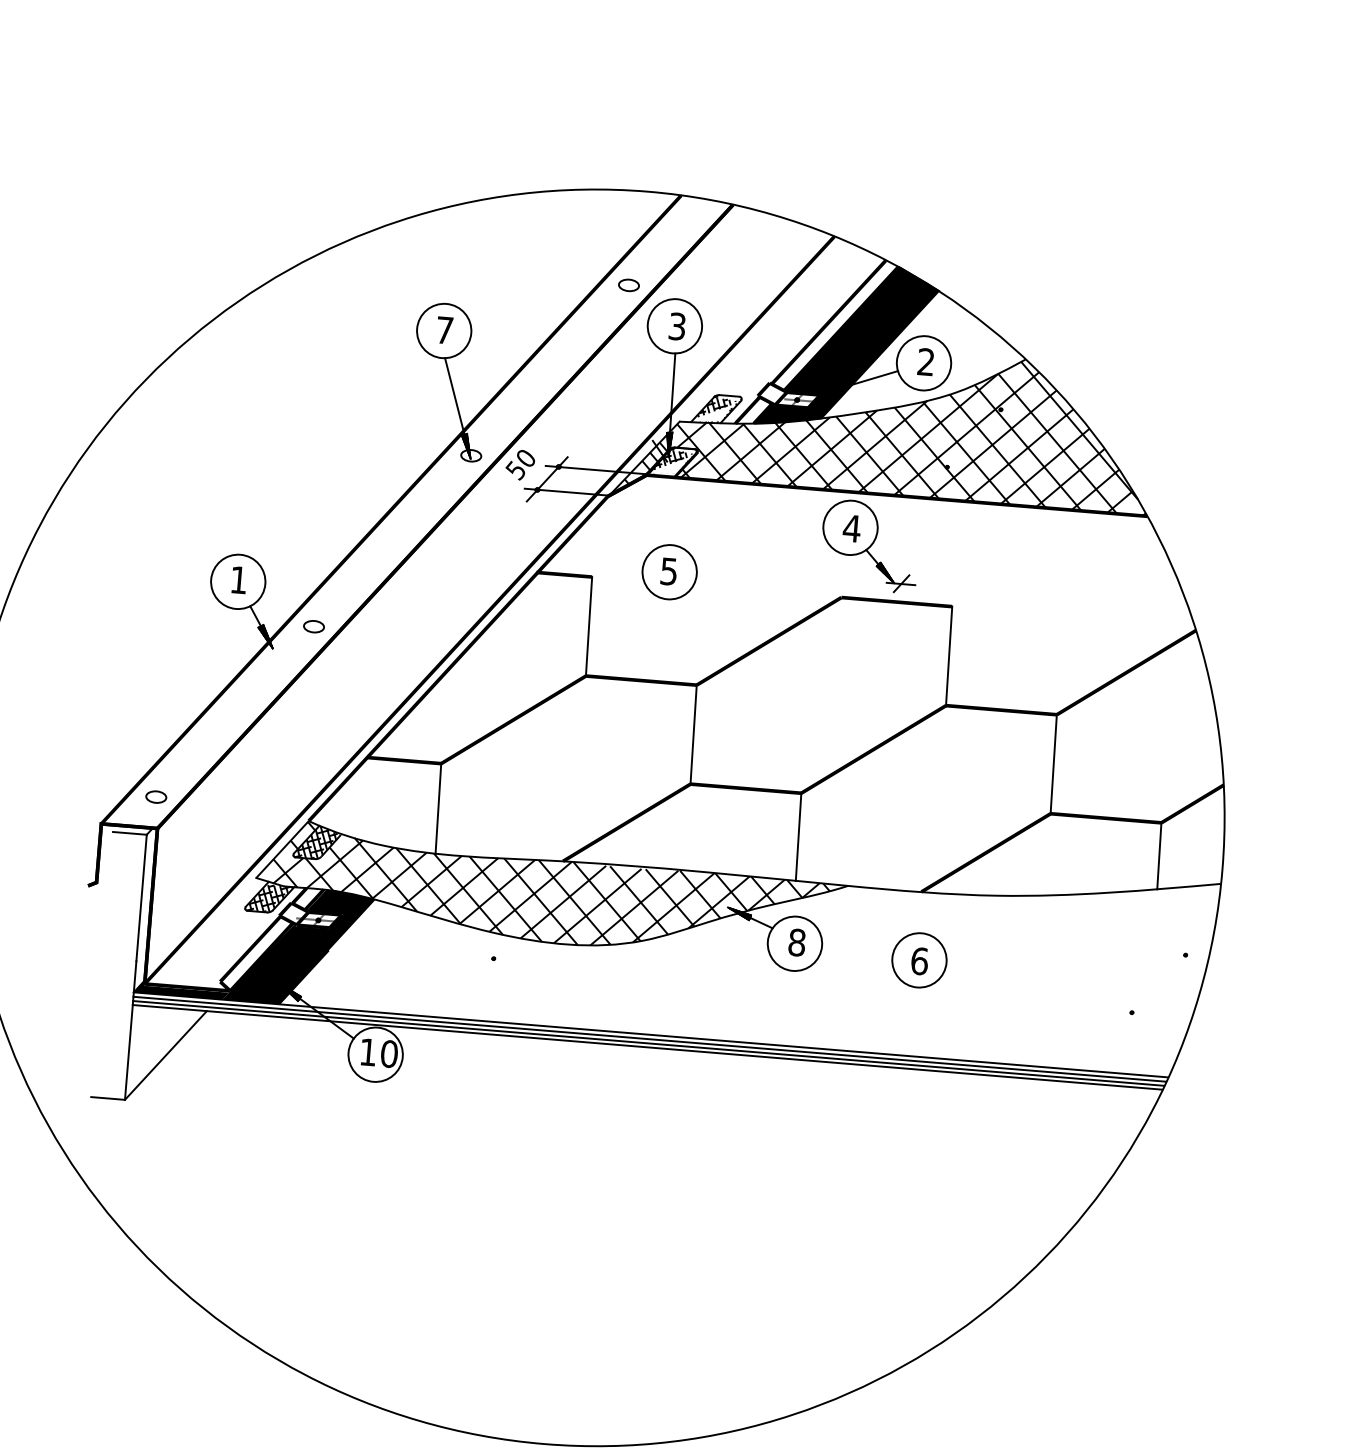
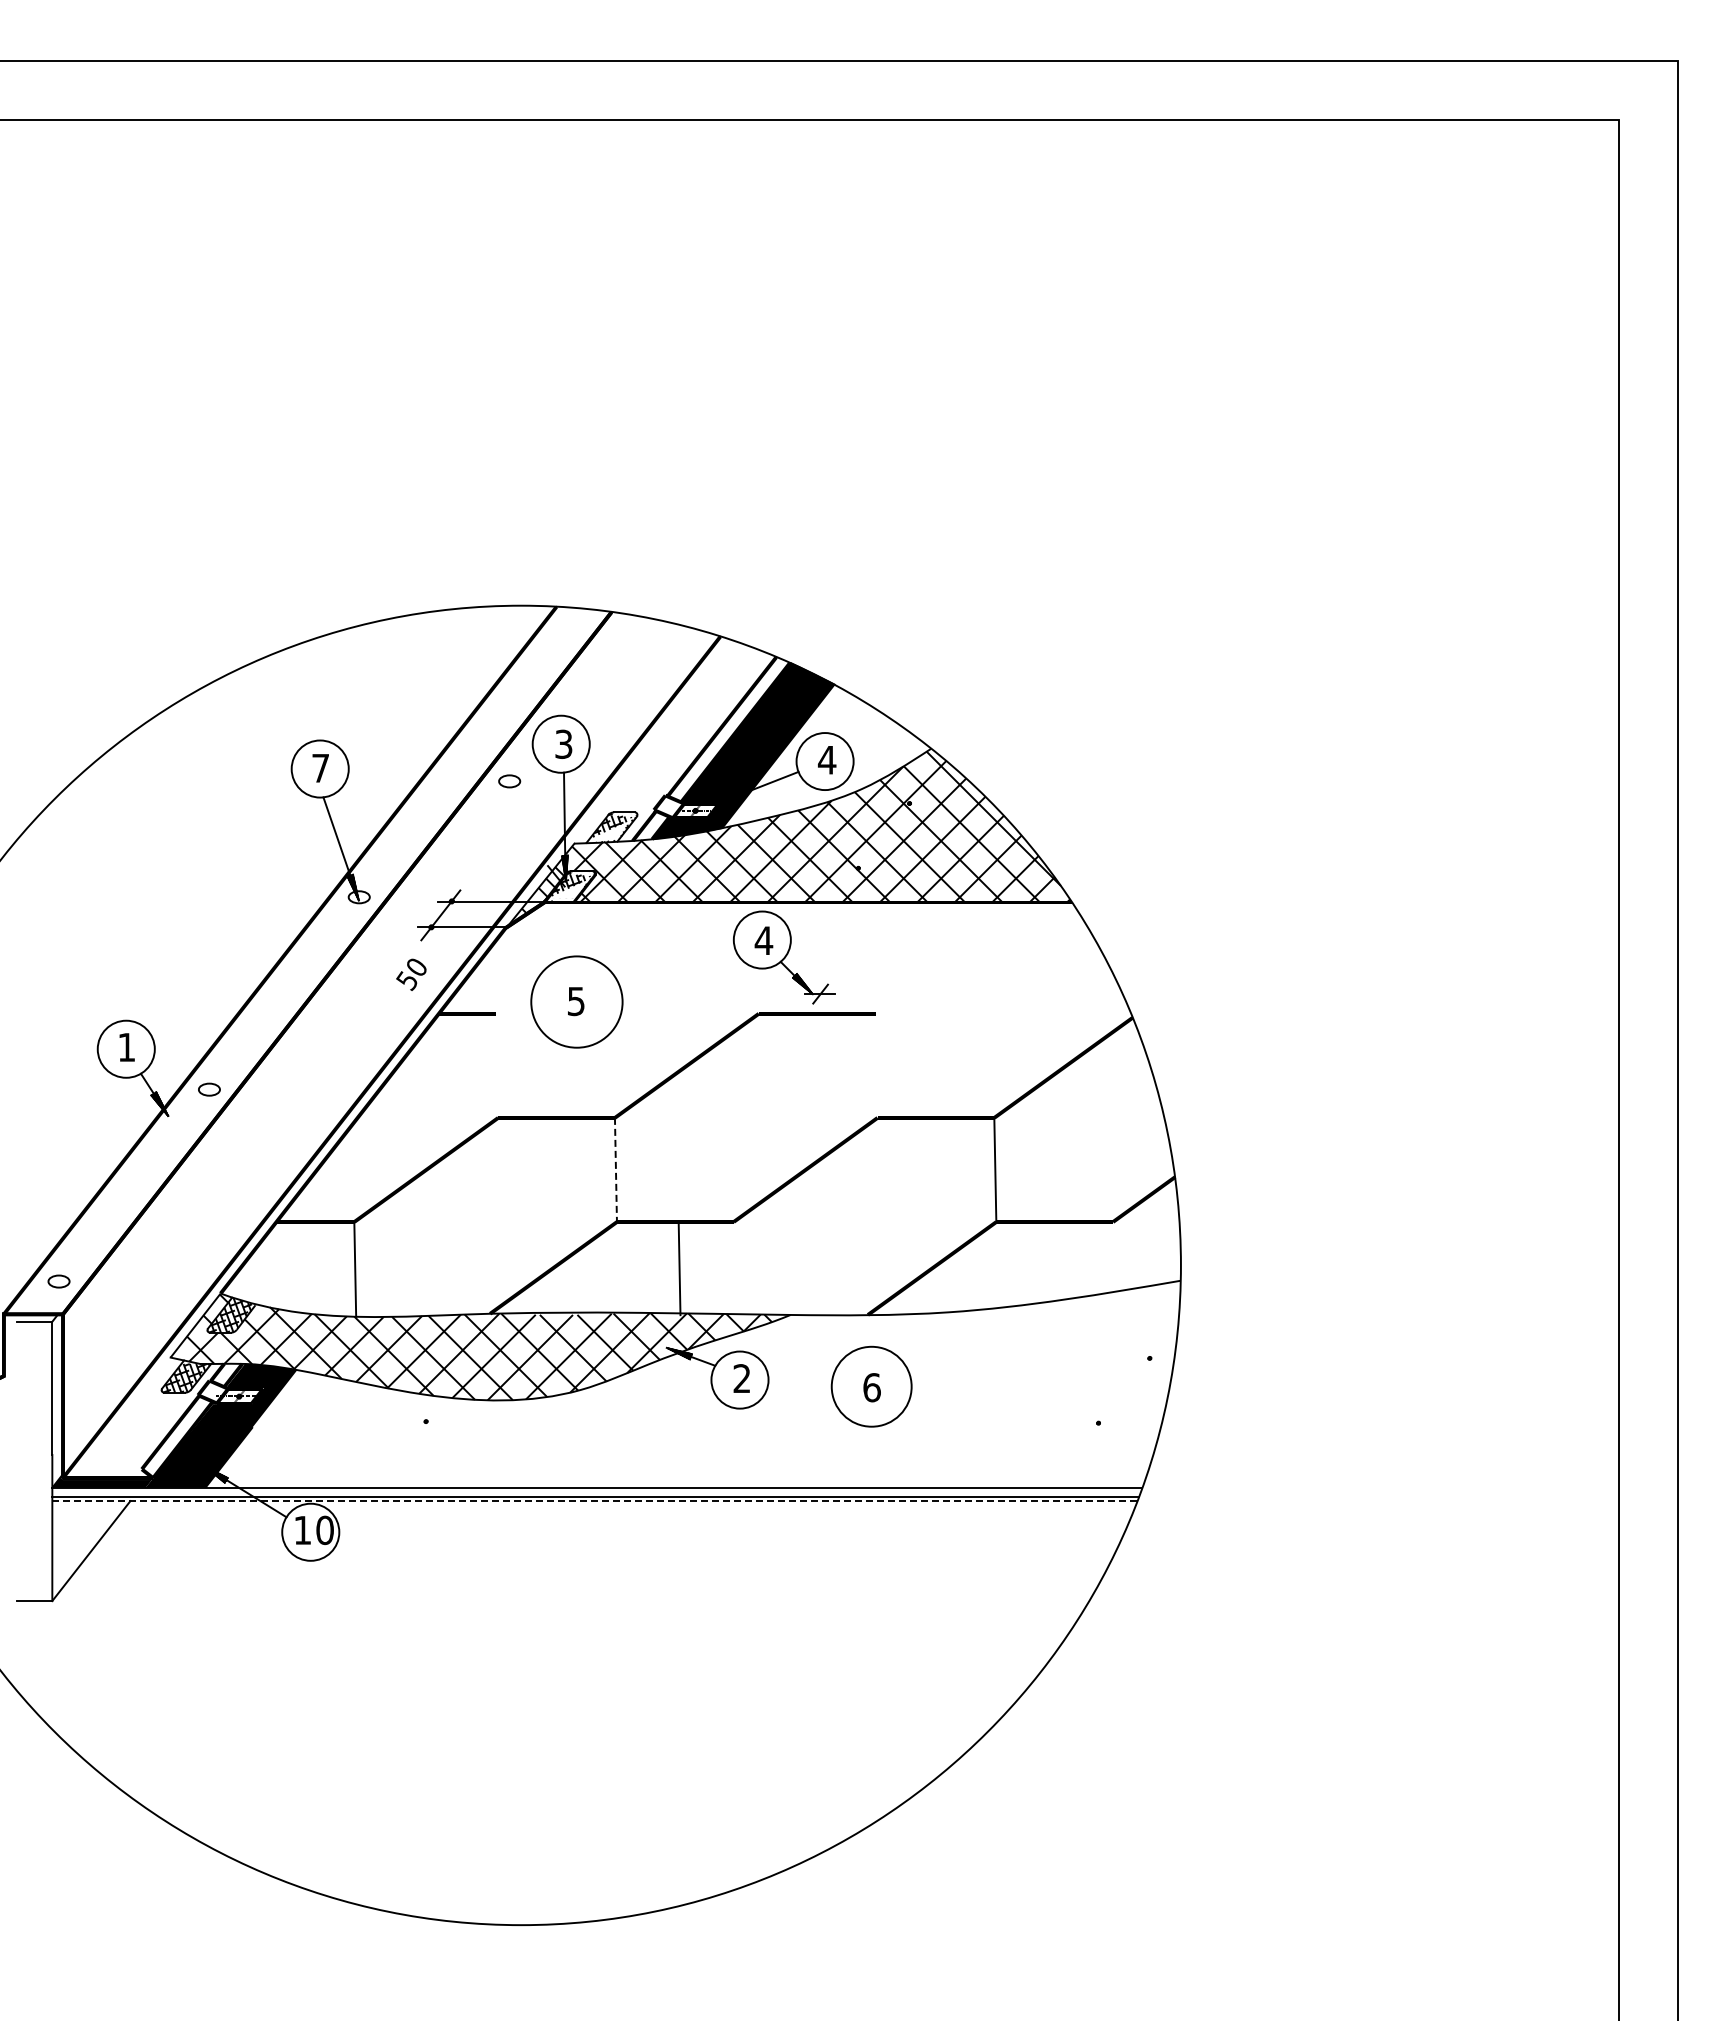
part: (628, 285) -> (509, 781), moved
text: (925, 361) -> (826, 759), 2 -> 4
text: (520, 464) -> (411, 974), moved
circle: (669, 571) -> (576, 1001), size x1.6
line: (589, 626) -> (497, 1065), removed
line: (949, 655) -> (876, 1065), removed
line: (693, 735) -> (615, 1170), solid -> dashed
line: (798, 837) -> (679, 1269), moved
line: (1159, 855) -> (1113, 1256), removed
text: (796, 942) -> (741, 1378), 8 -> 2
circle: (919, 960) -> (871, 1386), size x1.4
line: (649, 1039) -> (596, 1492), removed
line: (647, 1047) -> (594, 1501), solid -> dashed

